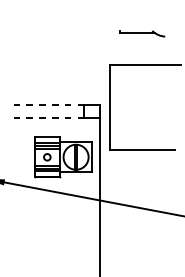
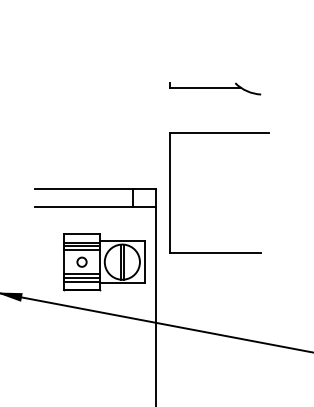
part: (142, 33) -> (215, 88), size x1.43
line: (49, 105) -> (84, 189), dashed -> solid
line: (49, 118) -> (84, 207), dashed -> solid

